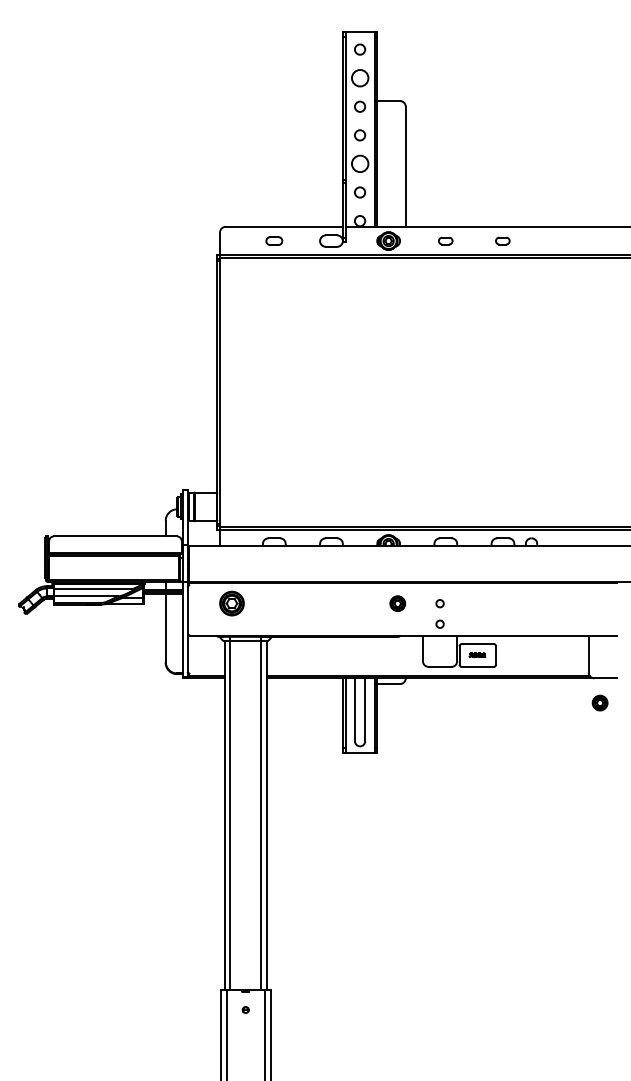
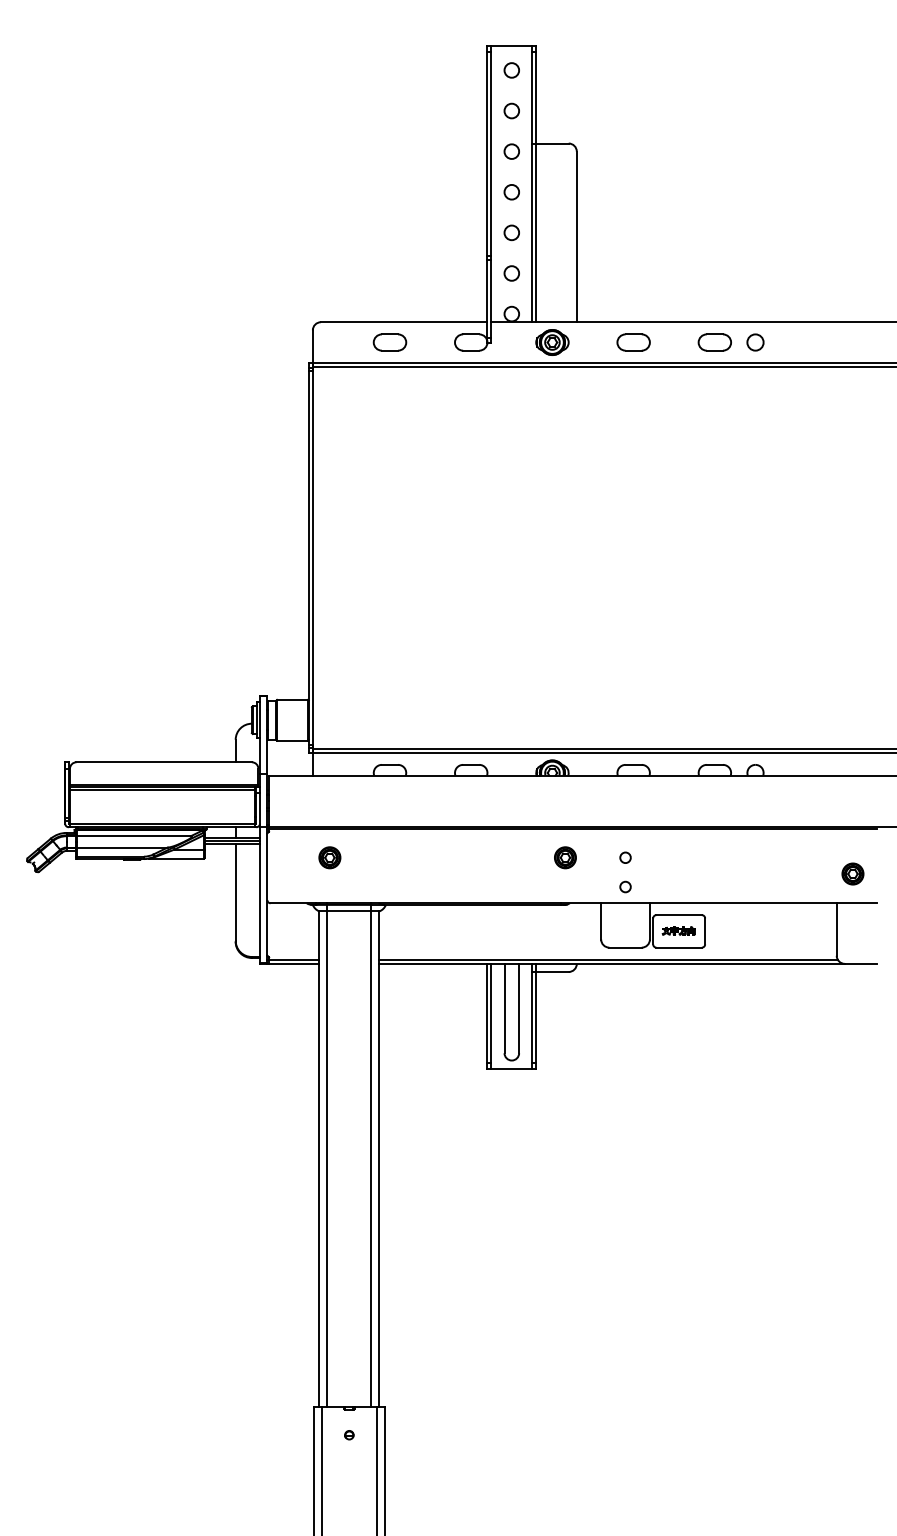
circle: (359, 77) -> (511, 110), size x0.62
circle: (359, 163) -> (511, 232), size x0.62
part: (273, 241) -> (389, 342), size x1.43
part: (445, 241) -> (633, 342), size x1.67
part: (502, 241) -> (714, 342), size x1.67
circle: (531, 241) -> (755, 342), added
part: (231, 603) -> (329, 857), size x0.62
part: (477, 654) -> (678, 930), size x1.43
part: (599, 702) -> (852, 873), moved

